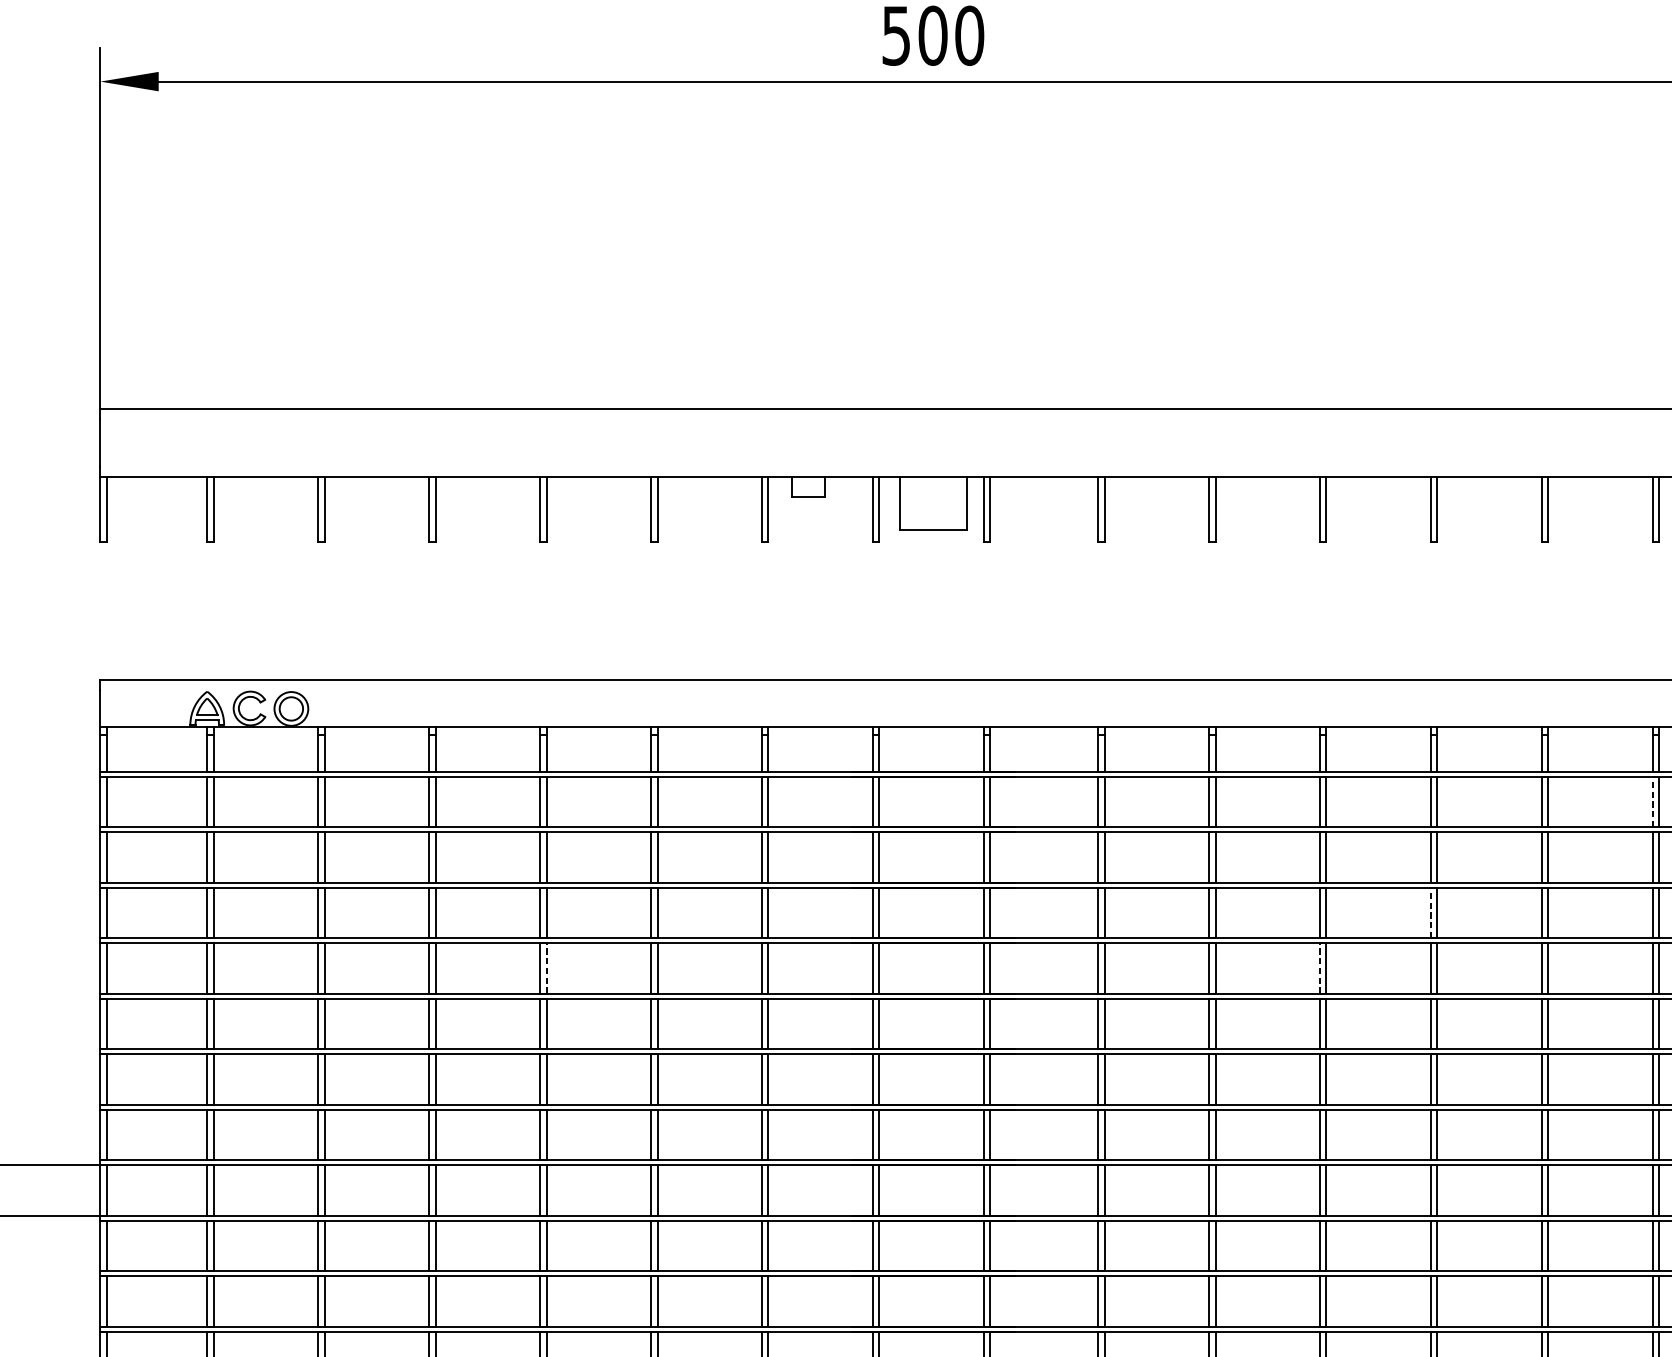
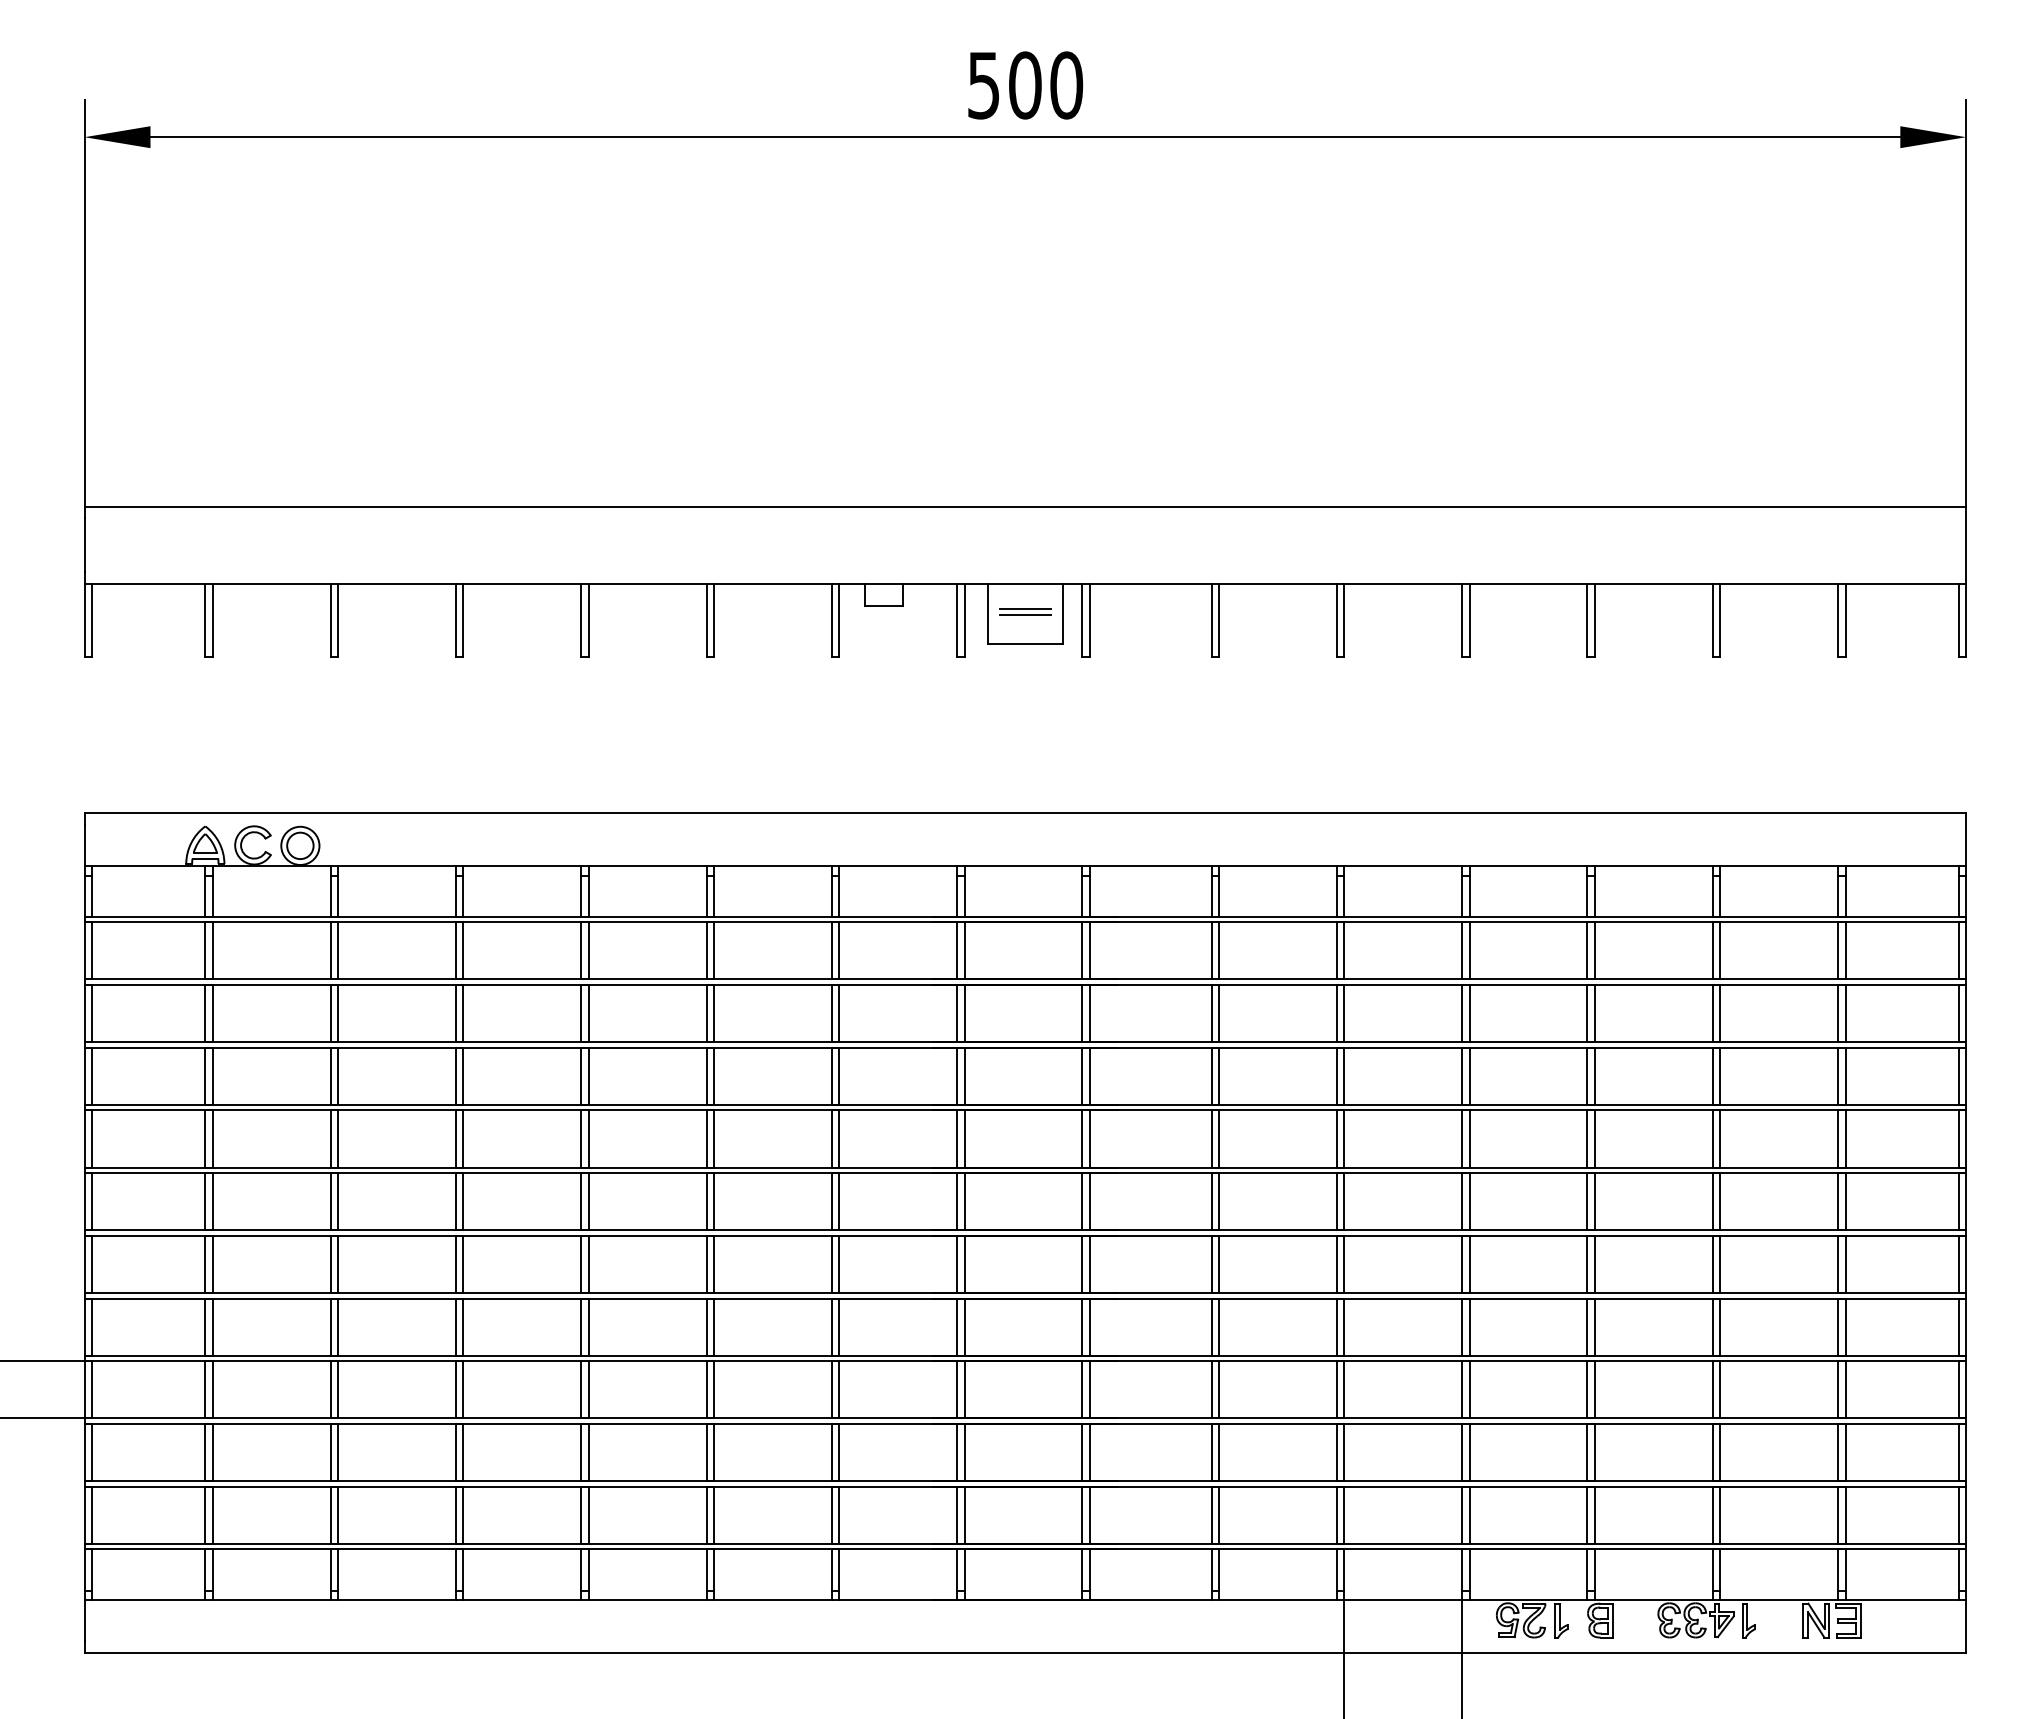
part: (933, 501) -> (1025, 611), added
line: (1652, 801) -> (1838, 950), dashed -> solid
line: (1430, 913) -> (1587, 1076), dashed -> solid
line: (546, 967) -> (588, 1138), dashed -> solid
line: (1320, 967) -> (1462, 1138), dashed -> solid

